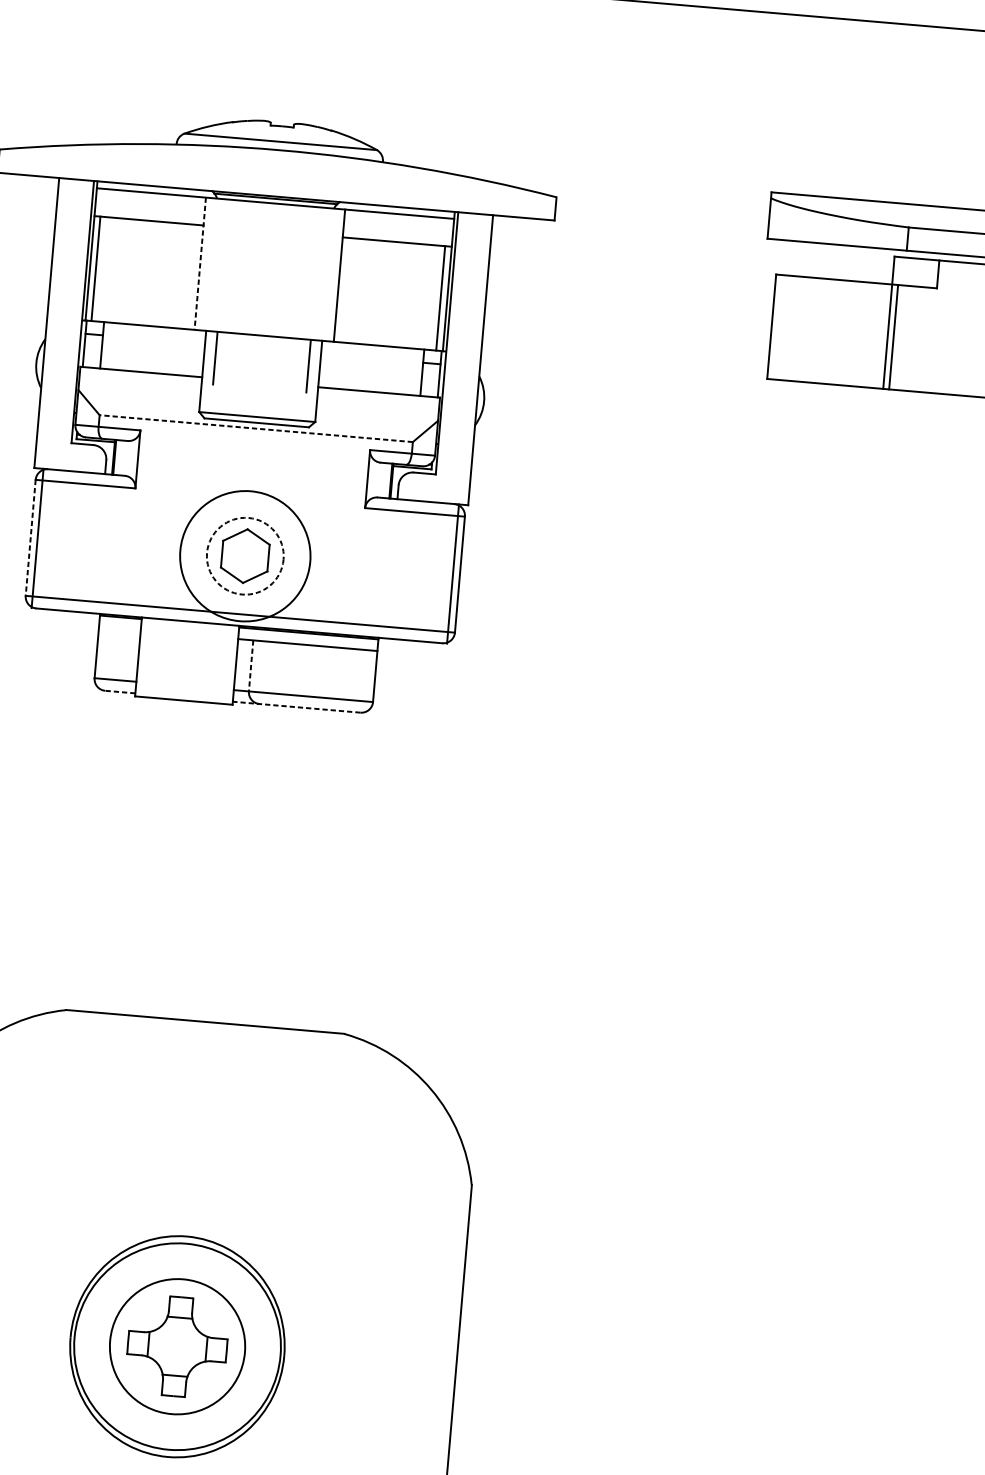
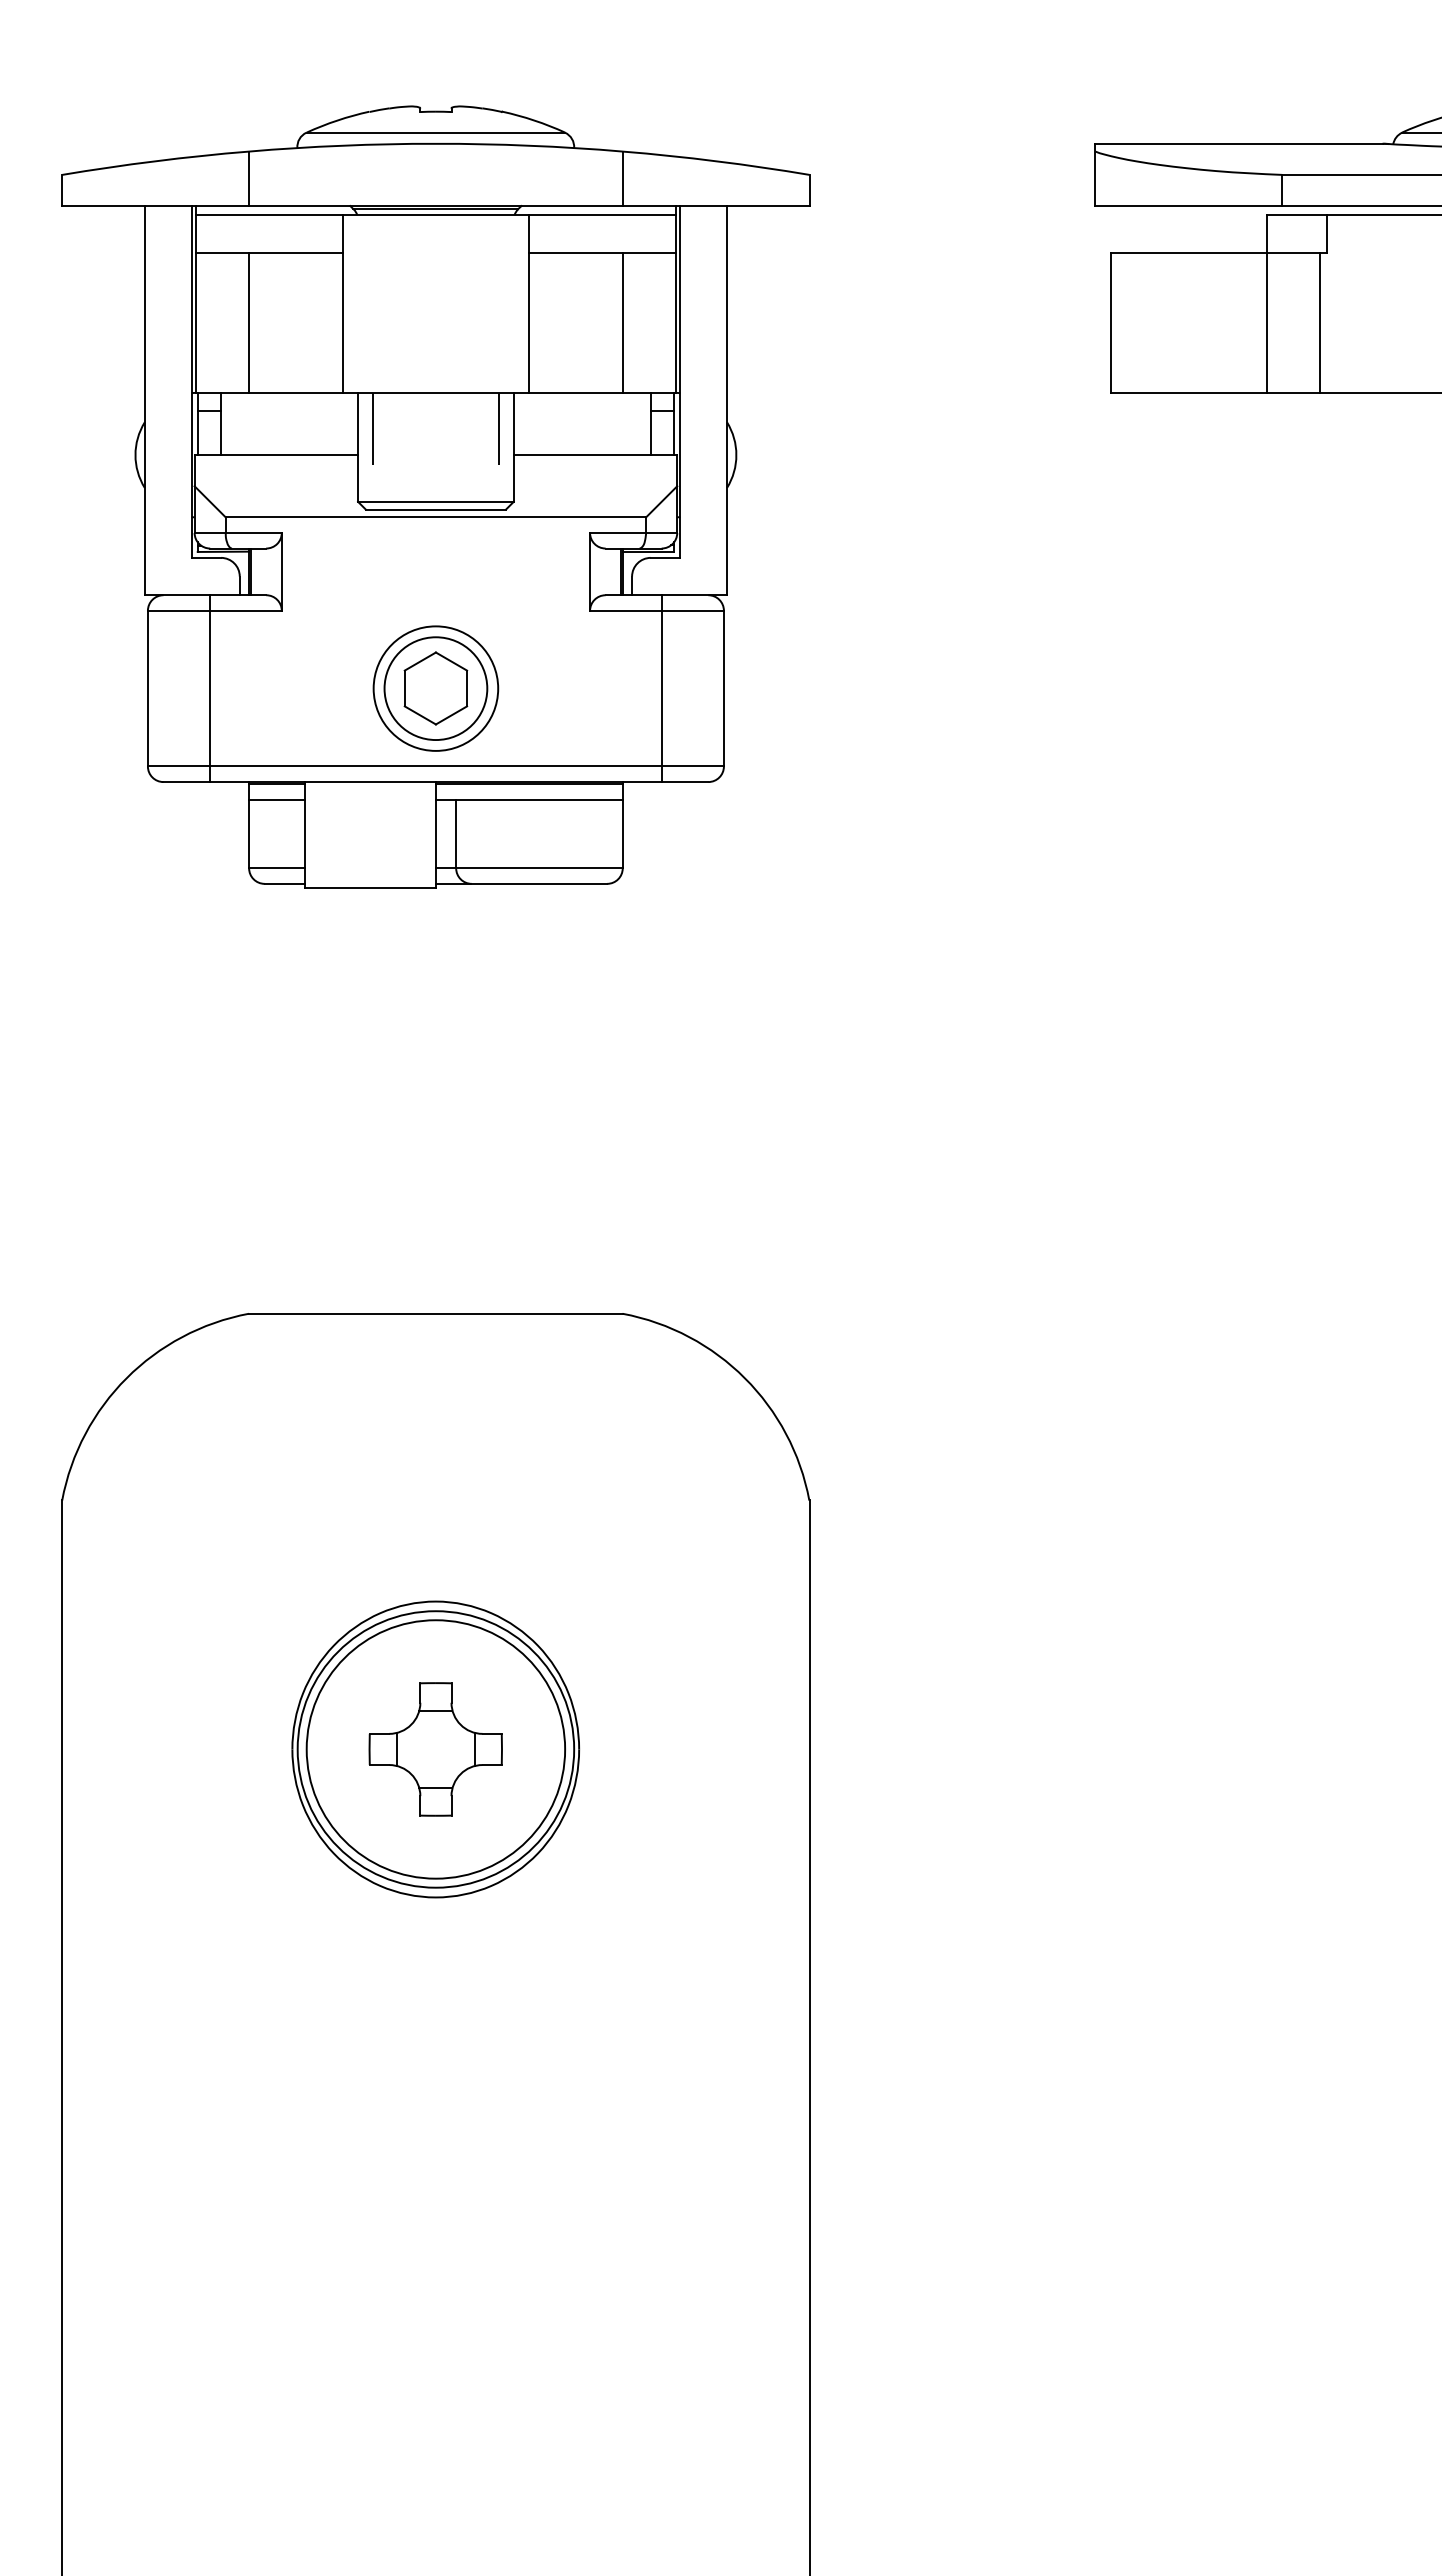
line: (138, 164) -> (249, 178), added
line: (416, 188) -> (622, 178), added
line: (200, 264) -> (342, 304), dashed -> solid
line: (96, 268) -> (249, 322), moved
line: (440, 298) -> (622, 322), moved
line: (893, 336) -> (1319, 322), moved
line: (255, 428) -> (435, 517), dashed -> solid
line: (30, 537) -> (147, 688), dashed -> solid
line: (37, 538) -> (210, 688), moved
circle: (245, 556) -> (435, 688), dashed -> solid
circle: (245, 556) -> (435, 688), size x0.71
line: (452, 573) -> (661, 688), moved
line: (120, 628) -> (277, 799), added
line: (251, 666) -> (456, 834), dashed -> solid
line: (120, 691) -> (284, 883), dashed -> solid
line: (296, 706) -> (521, 883), dashed -> solid
circle: (177, 1346) -> (435, 1749), size x1.43

